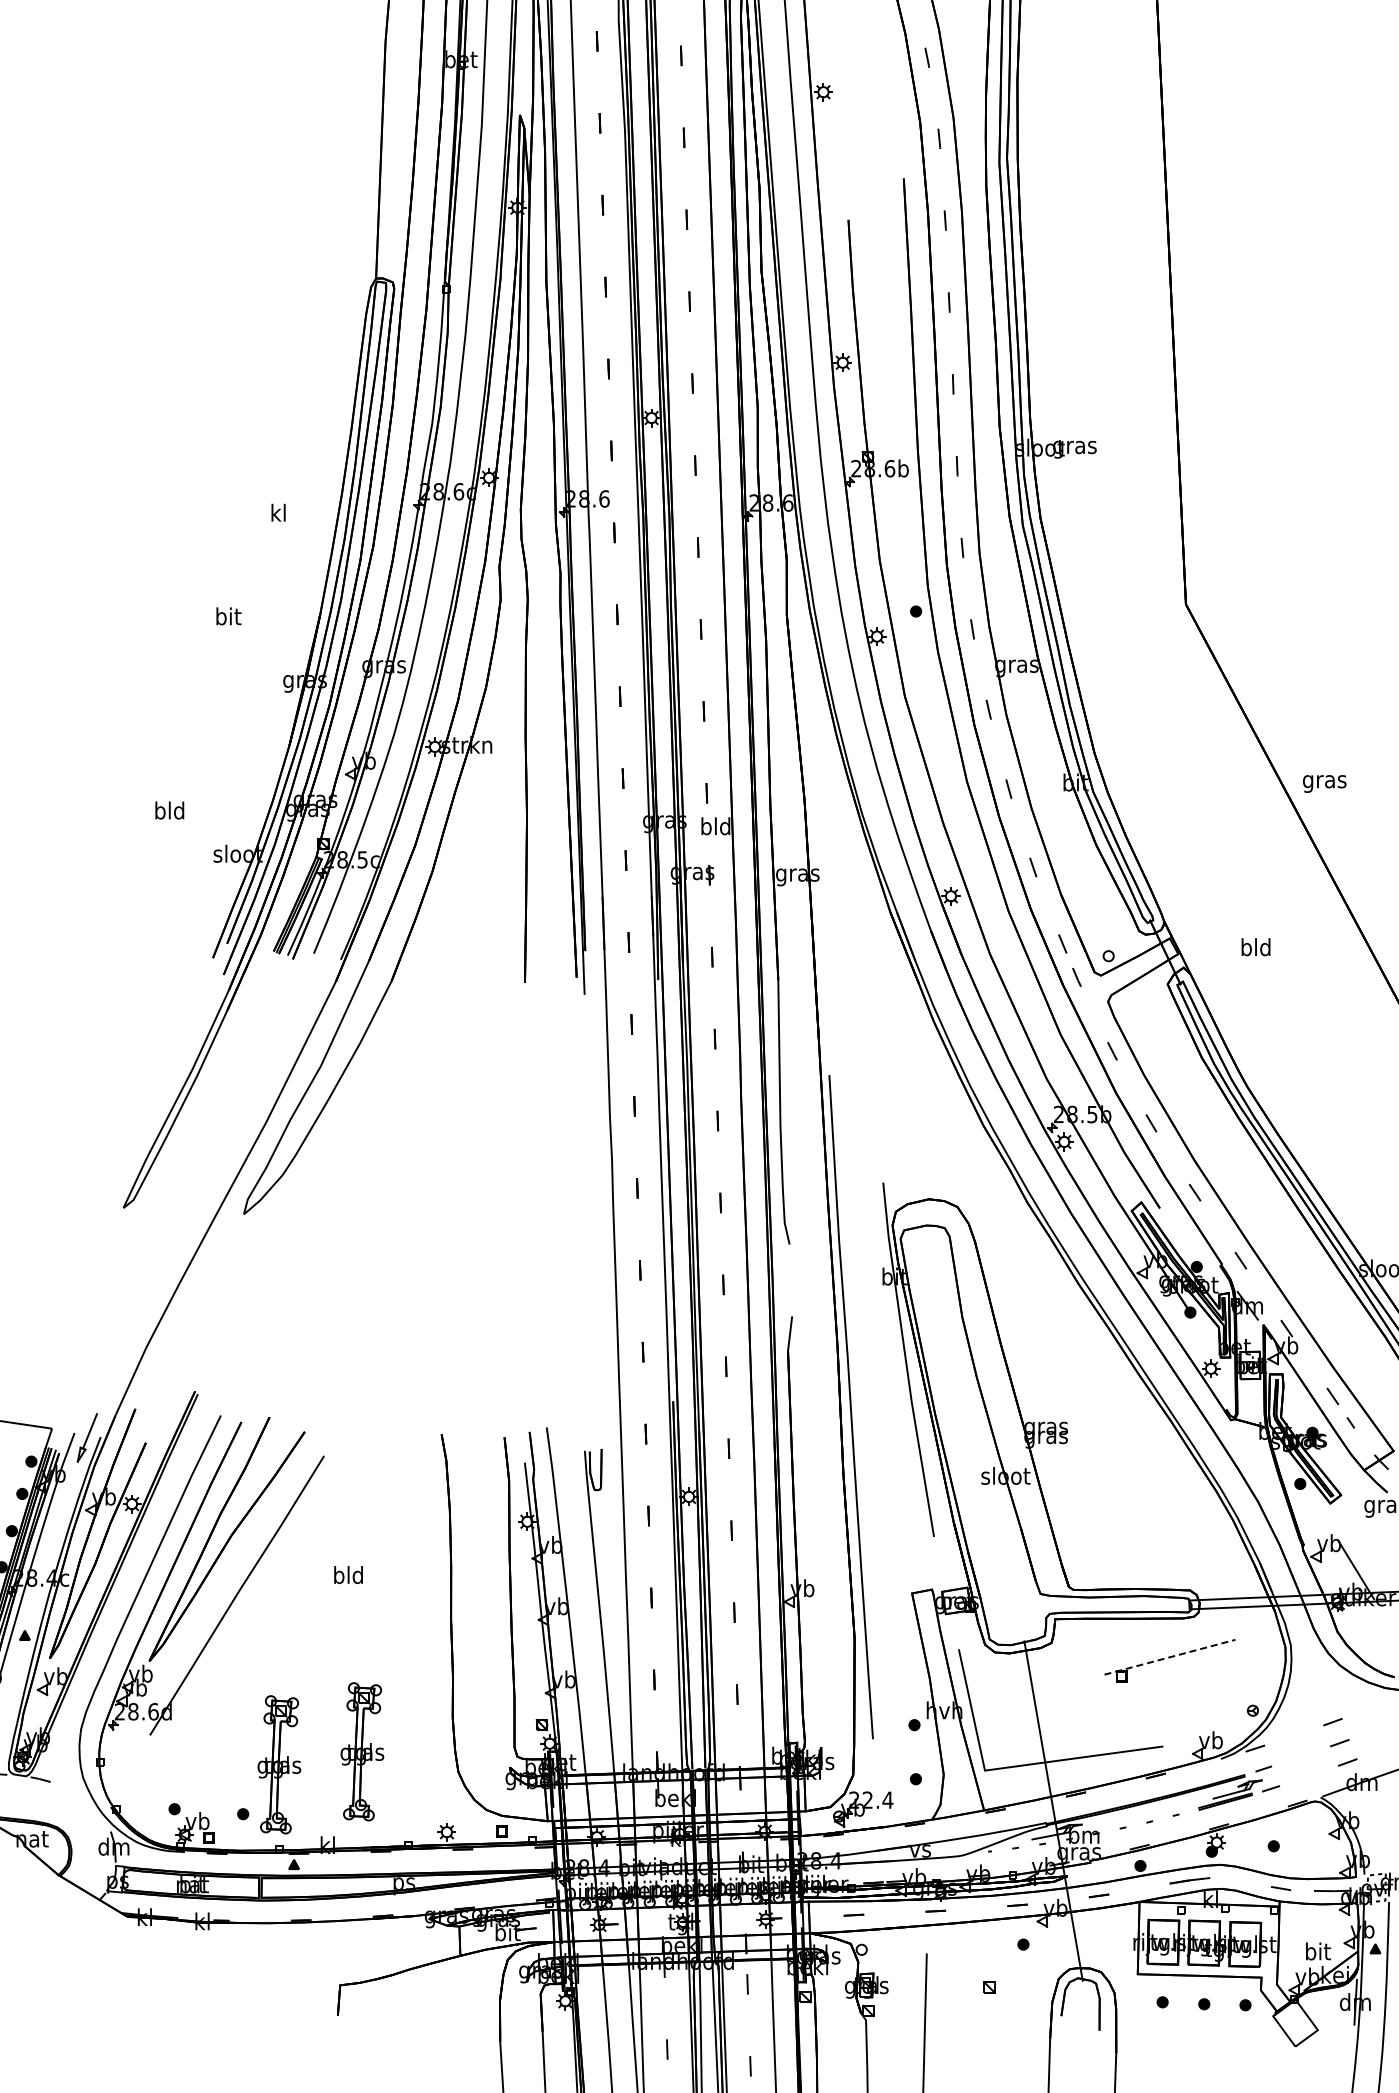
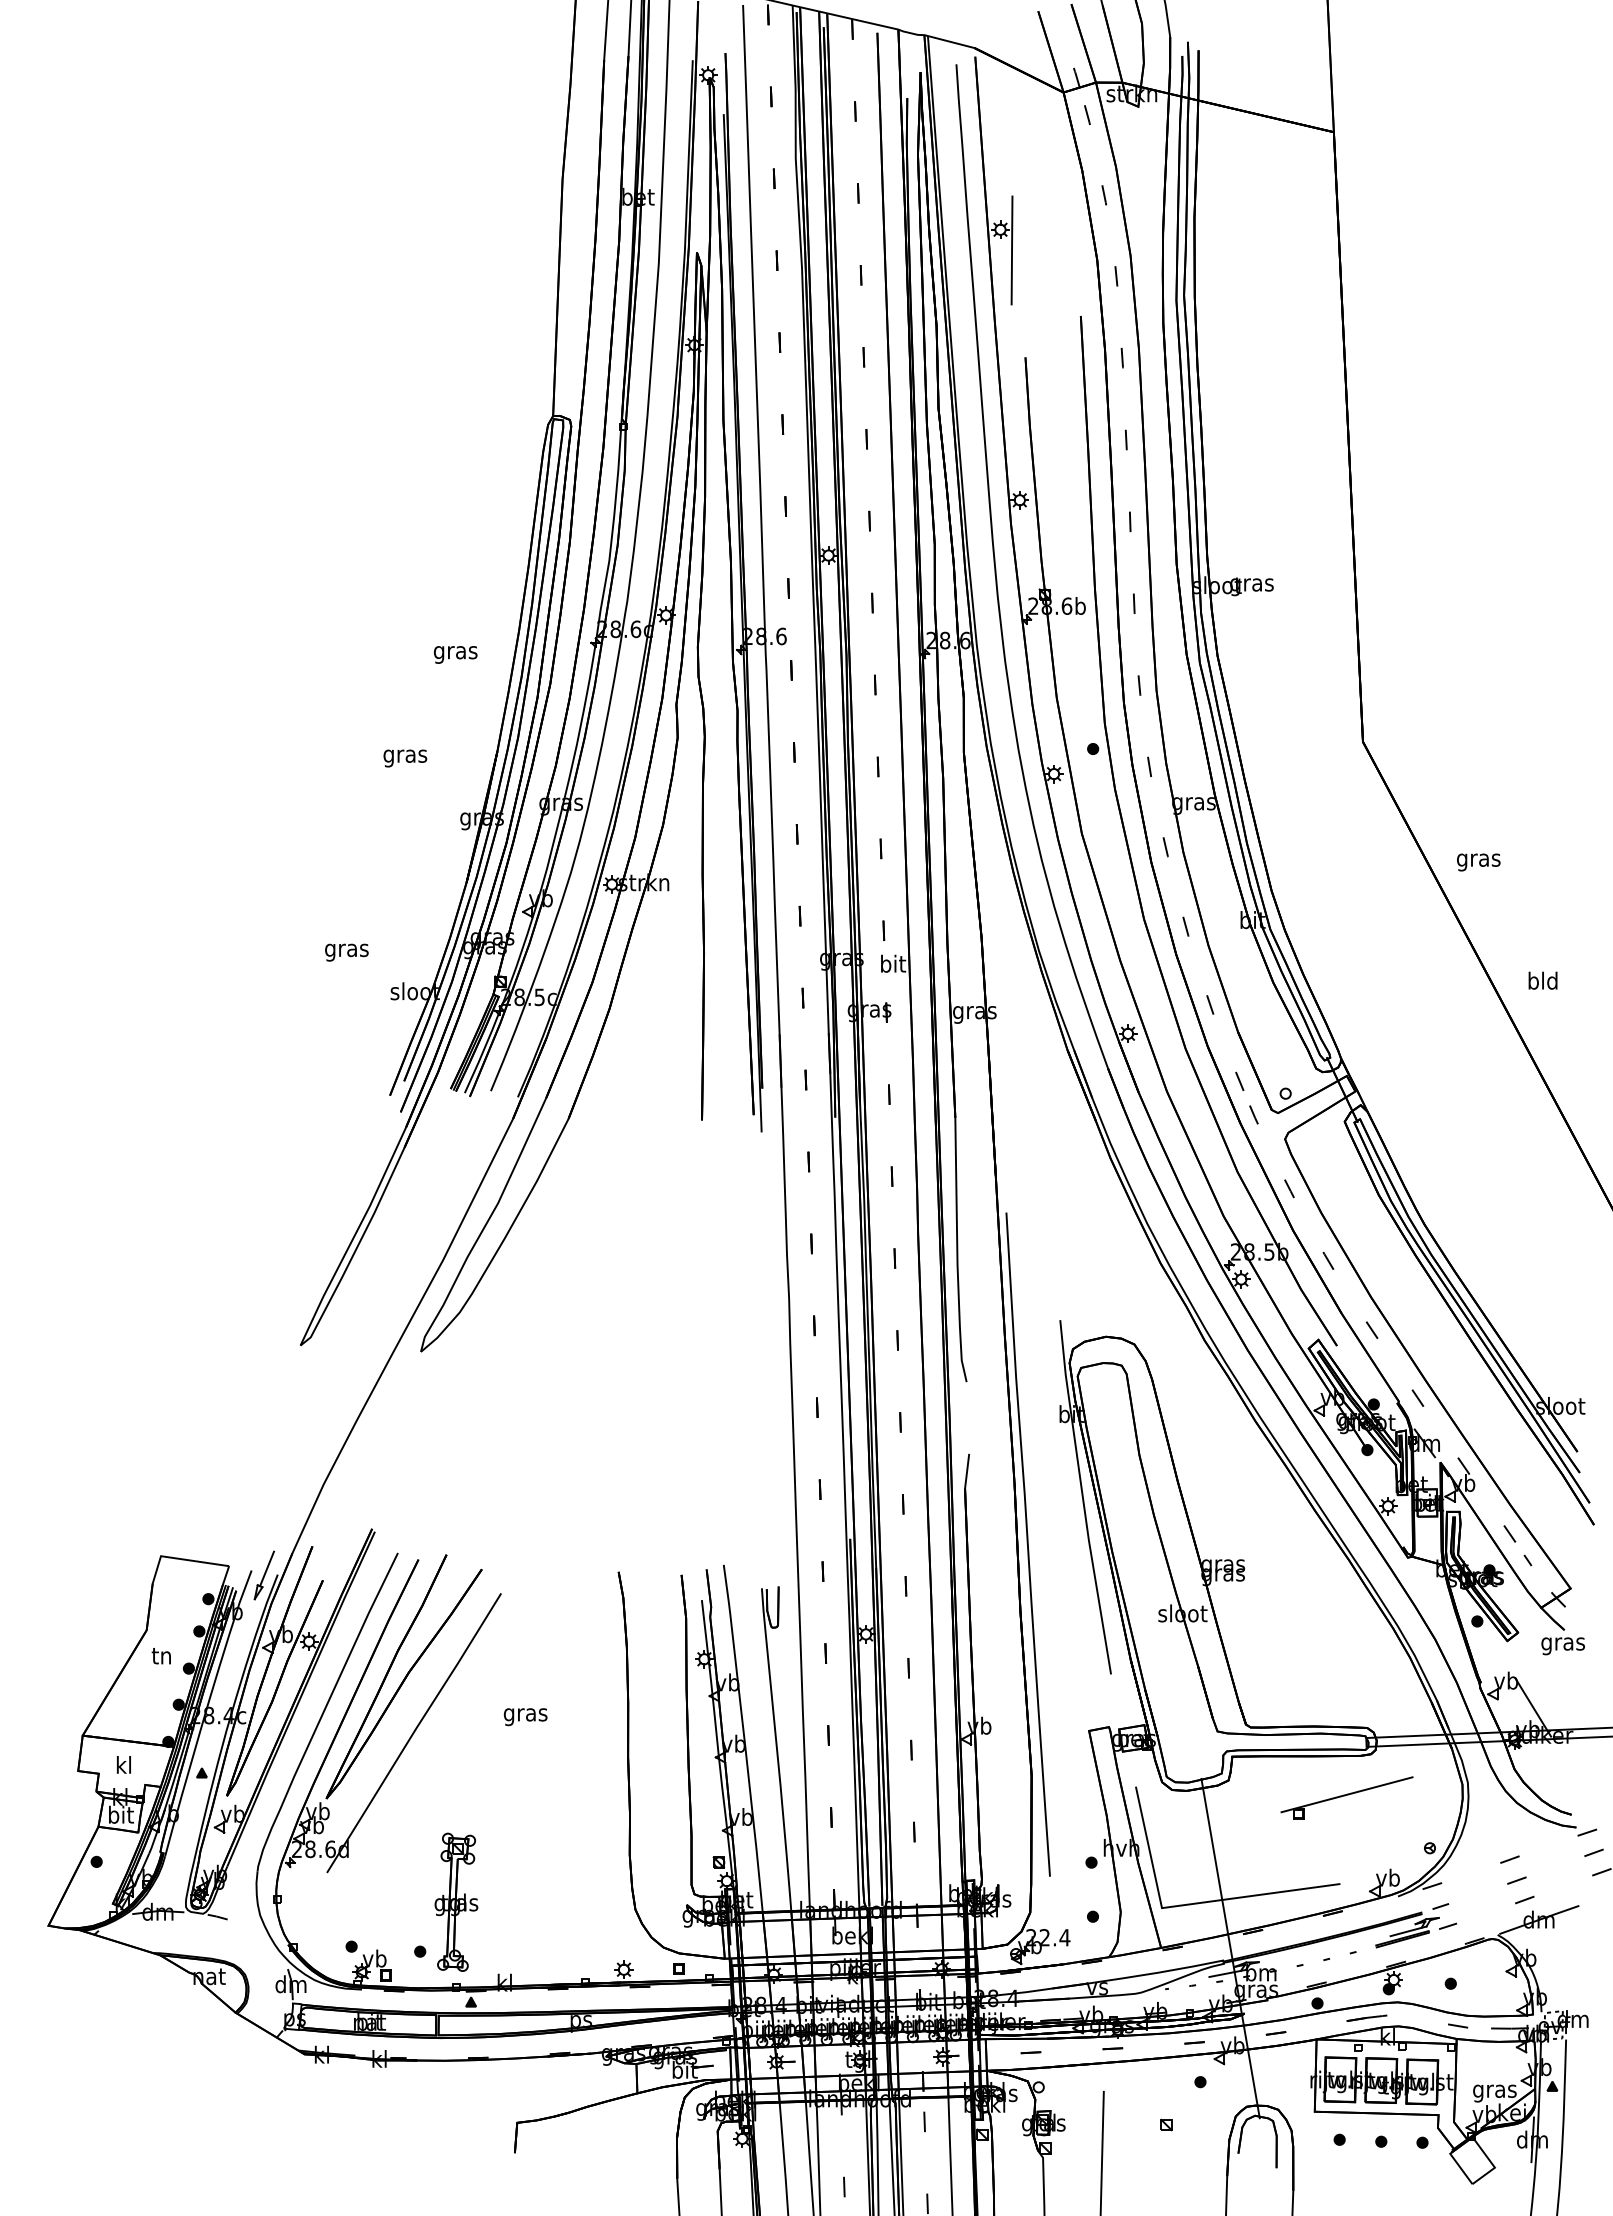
line: (834, 112) -> (1011, 250), added
text: (278, 514) -> (455, 652), kl -> gras
text: (228, 617) -> (405, 755), bit -> gras
text: (1324, 783) -> (1478, 862), moved
text: (169, 812) -> (346, 950), bld -> gras
text: (715, 825) -> (892, 963), bld -> bit
text: (1255, 946) -> (1542, 980), moved
text: (348, 1576) -> (525, 1714), bld -> gras
line: (1170, 1656) -> (1347, 1794), dashed -> solid
part: (362, 1750) -> (539, 1888), removed
text: (1317, 1953) -> (1494, 2091), bit -> gras

